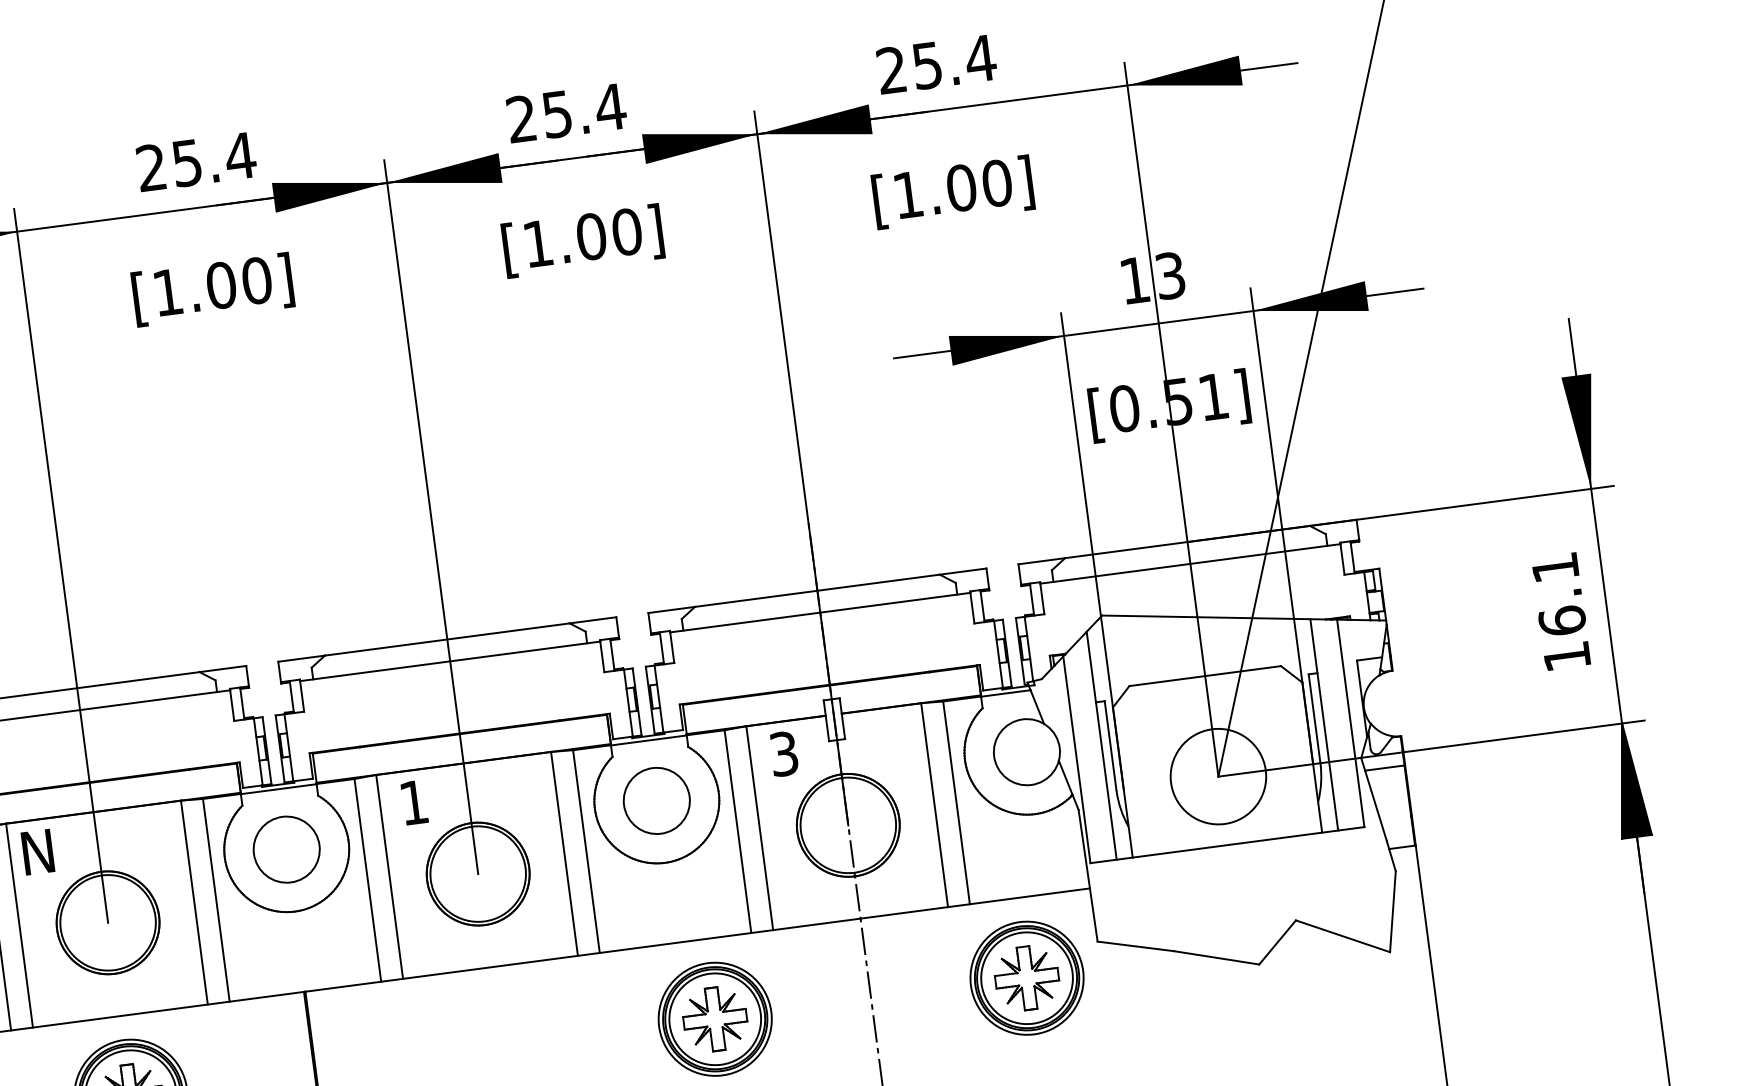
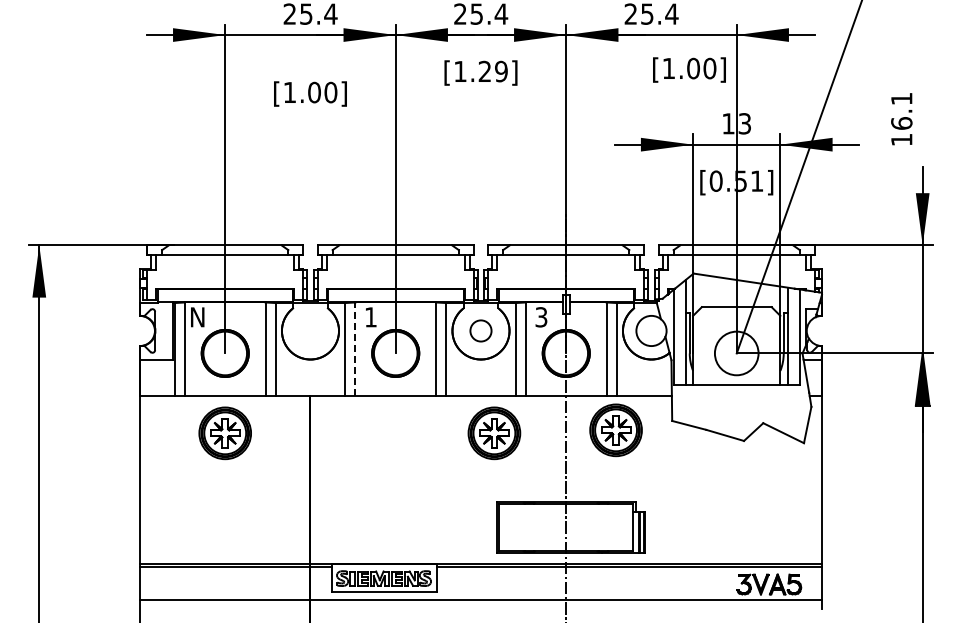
text: (953, 191) -> (689, 69), moved
text: (607, 234) -> (492, 71), [1.00] -> [1.29]
text: (212, 288) -> (310, 93), moved
text: (1560, 612) -> (901, 119), moved
circle: (655, 800) -> (480, 330), size x0.7
circle: (286, 848) -> (310, 330), removed
line: (389, 876) -> (355, 349), solid -> dashed
part: (1025, 978) -> (615, 430), moved

